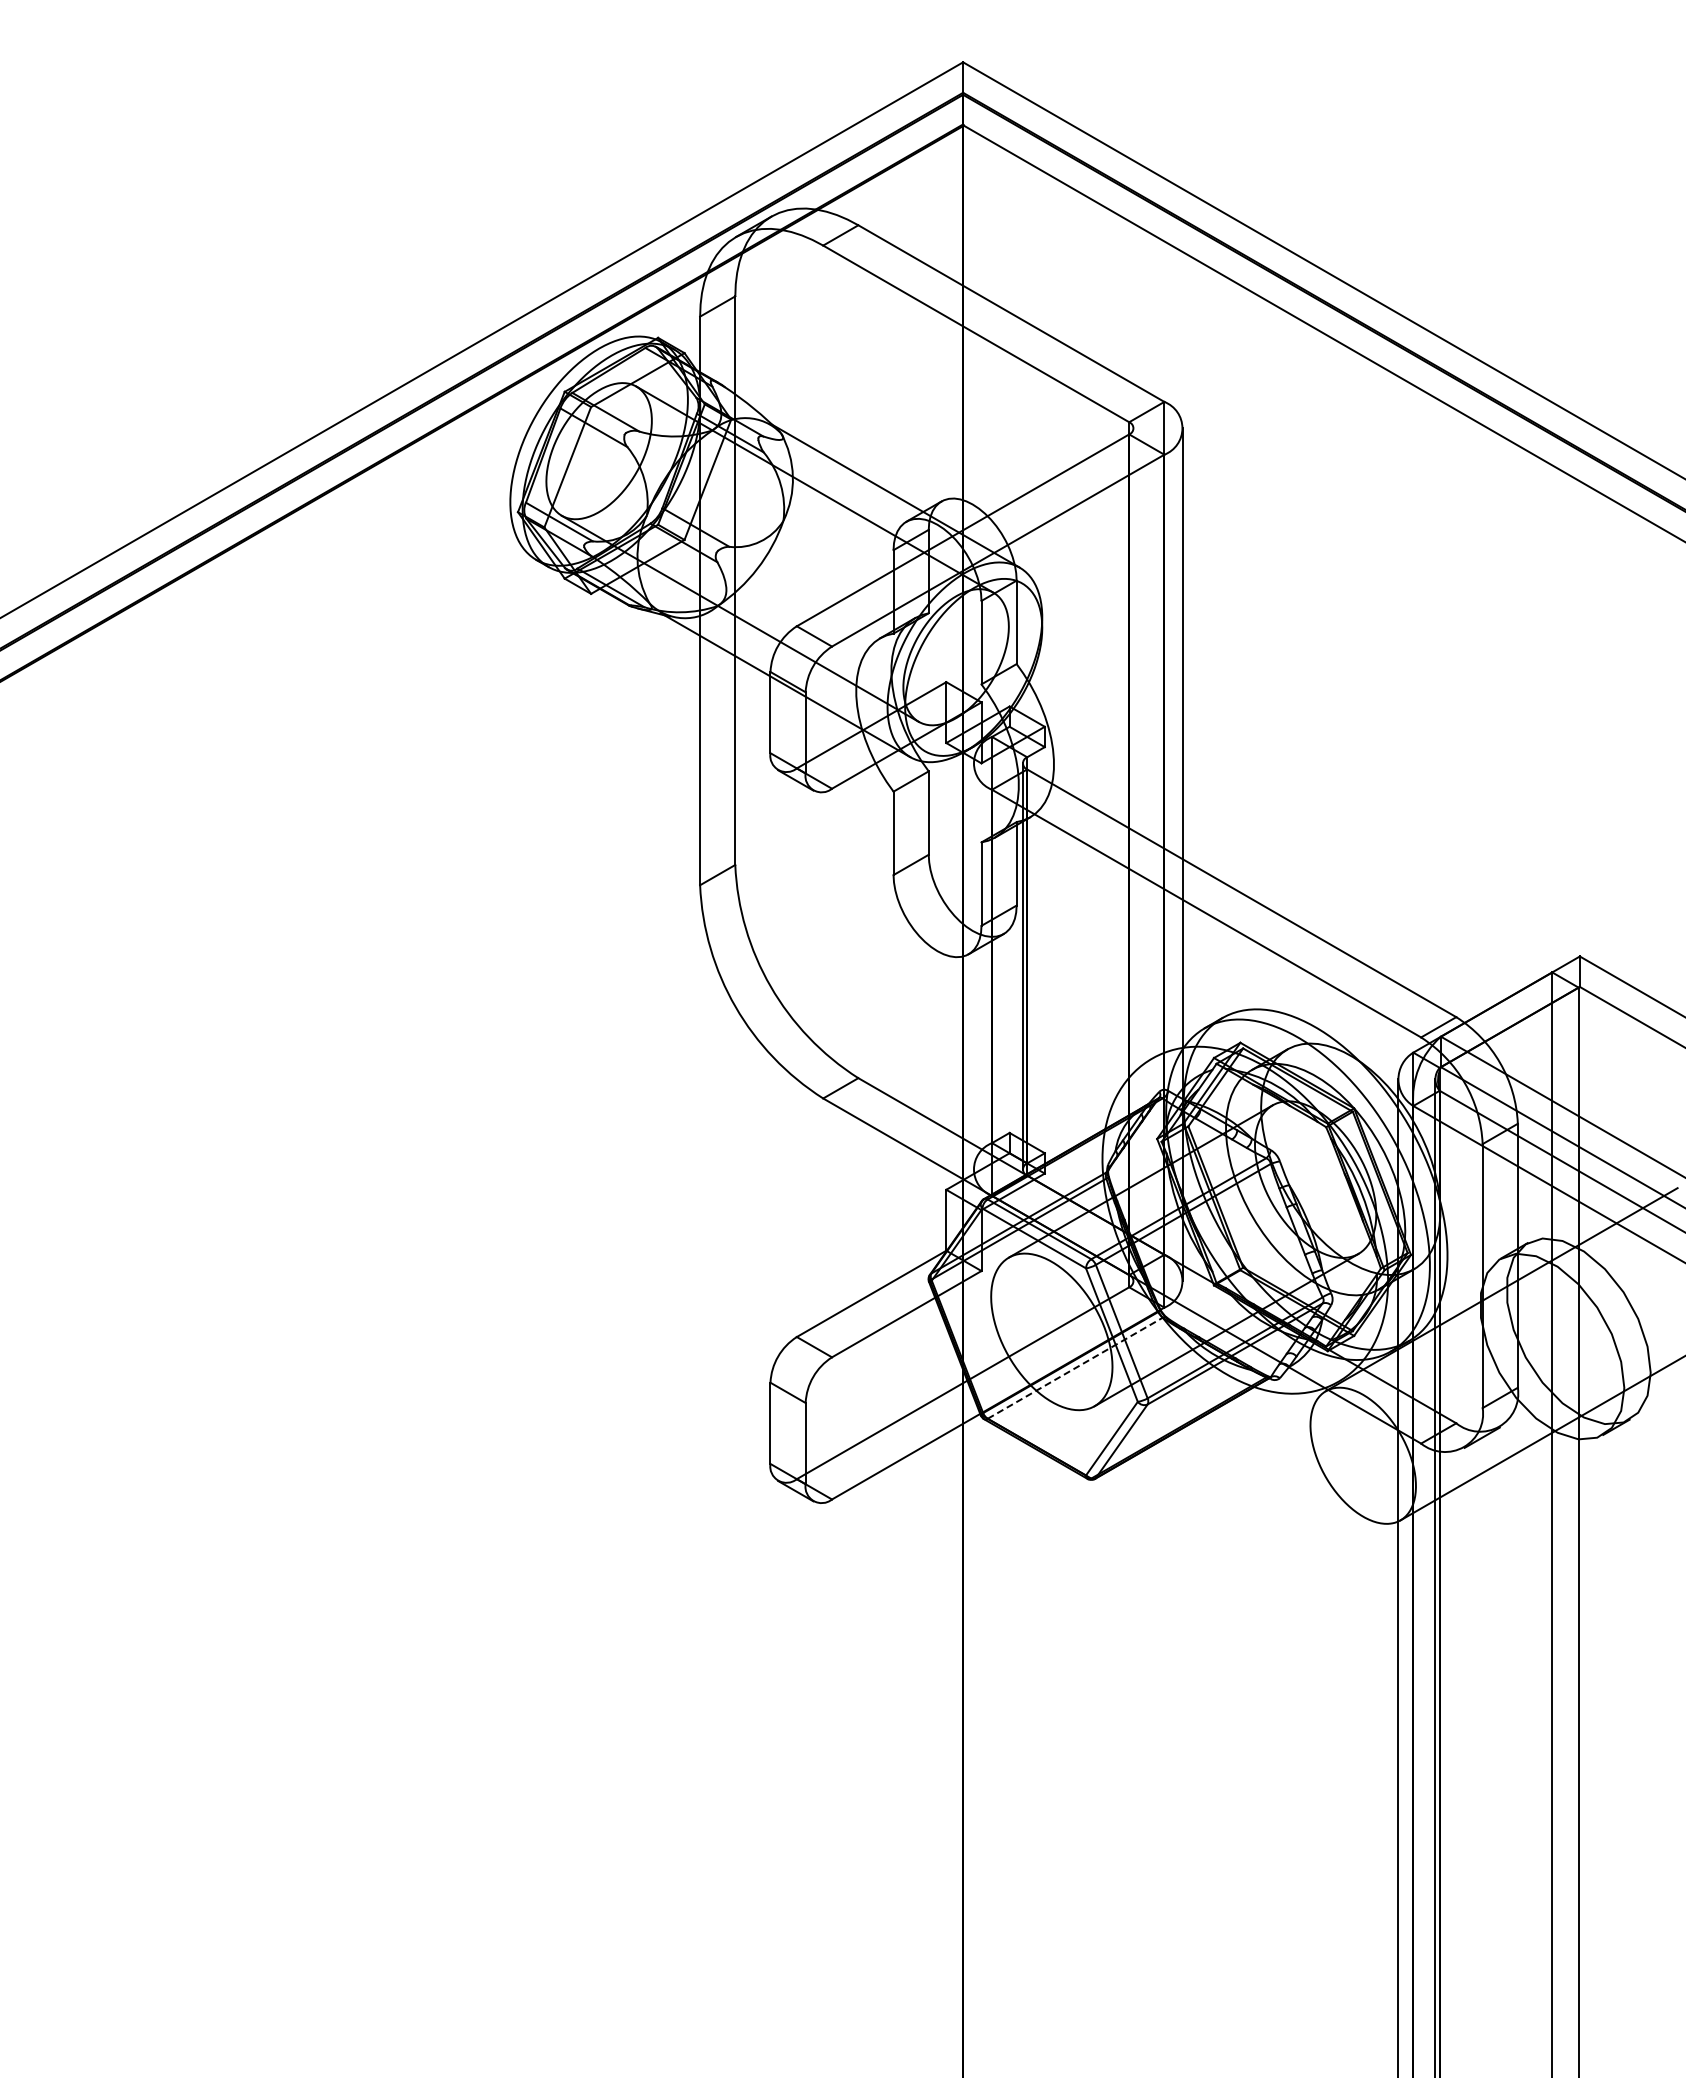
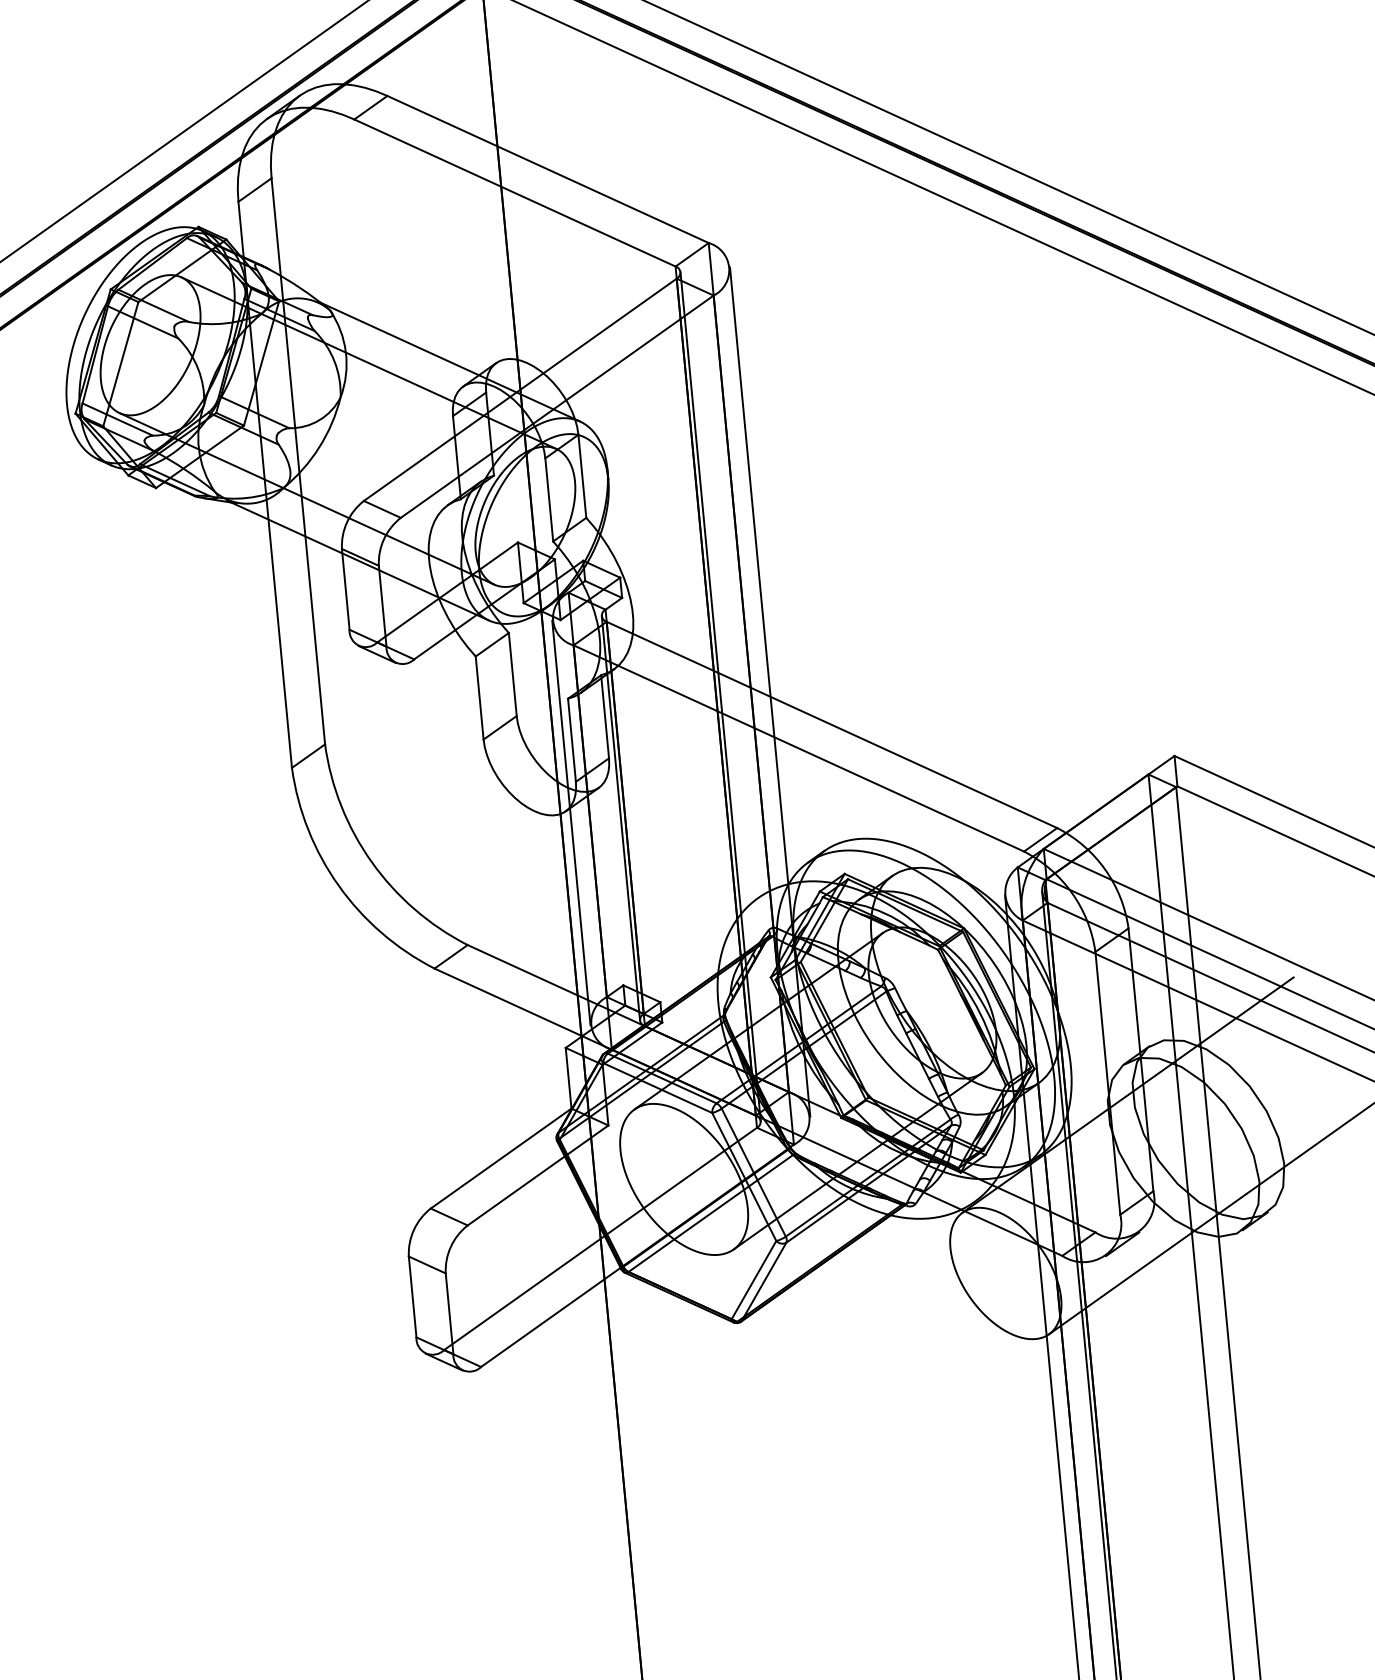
line: (1133, 854) -> (720, 696), added
line: (973, 966) -> (571, 823), added
line: (1075, 1368) -> (711, 1213), dashed -> solid

